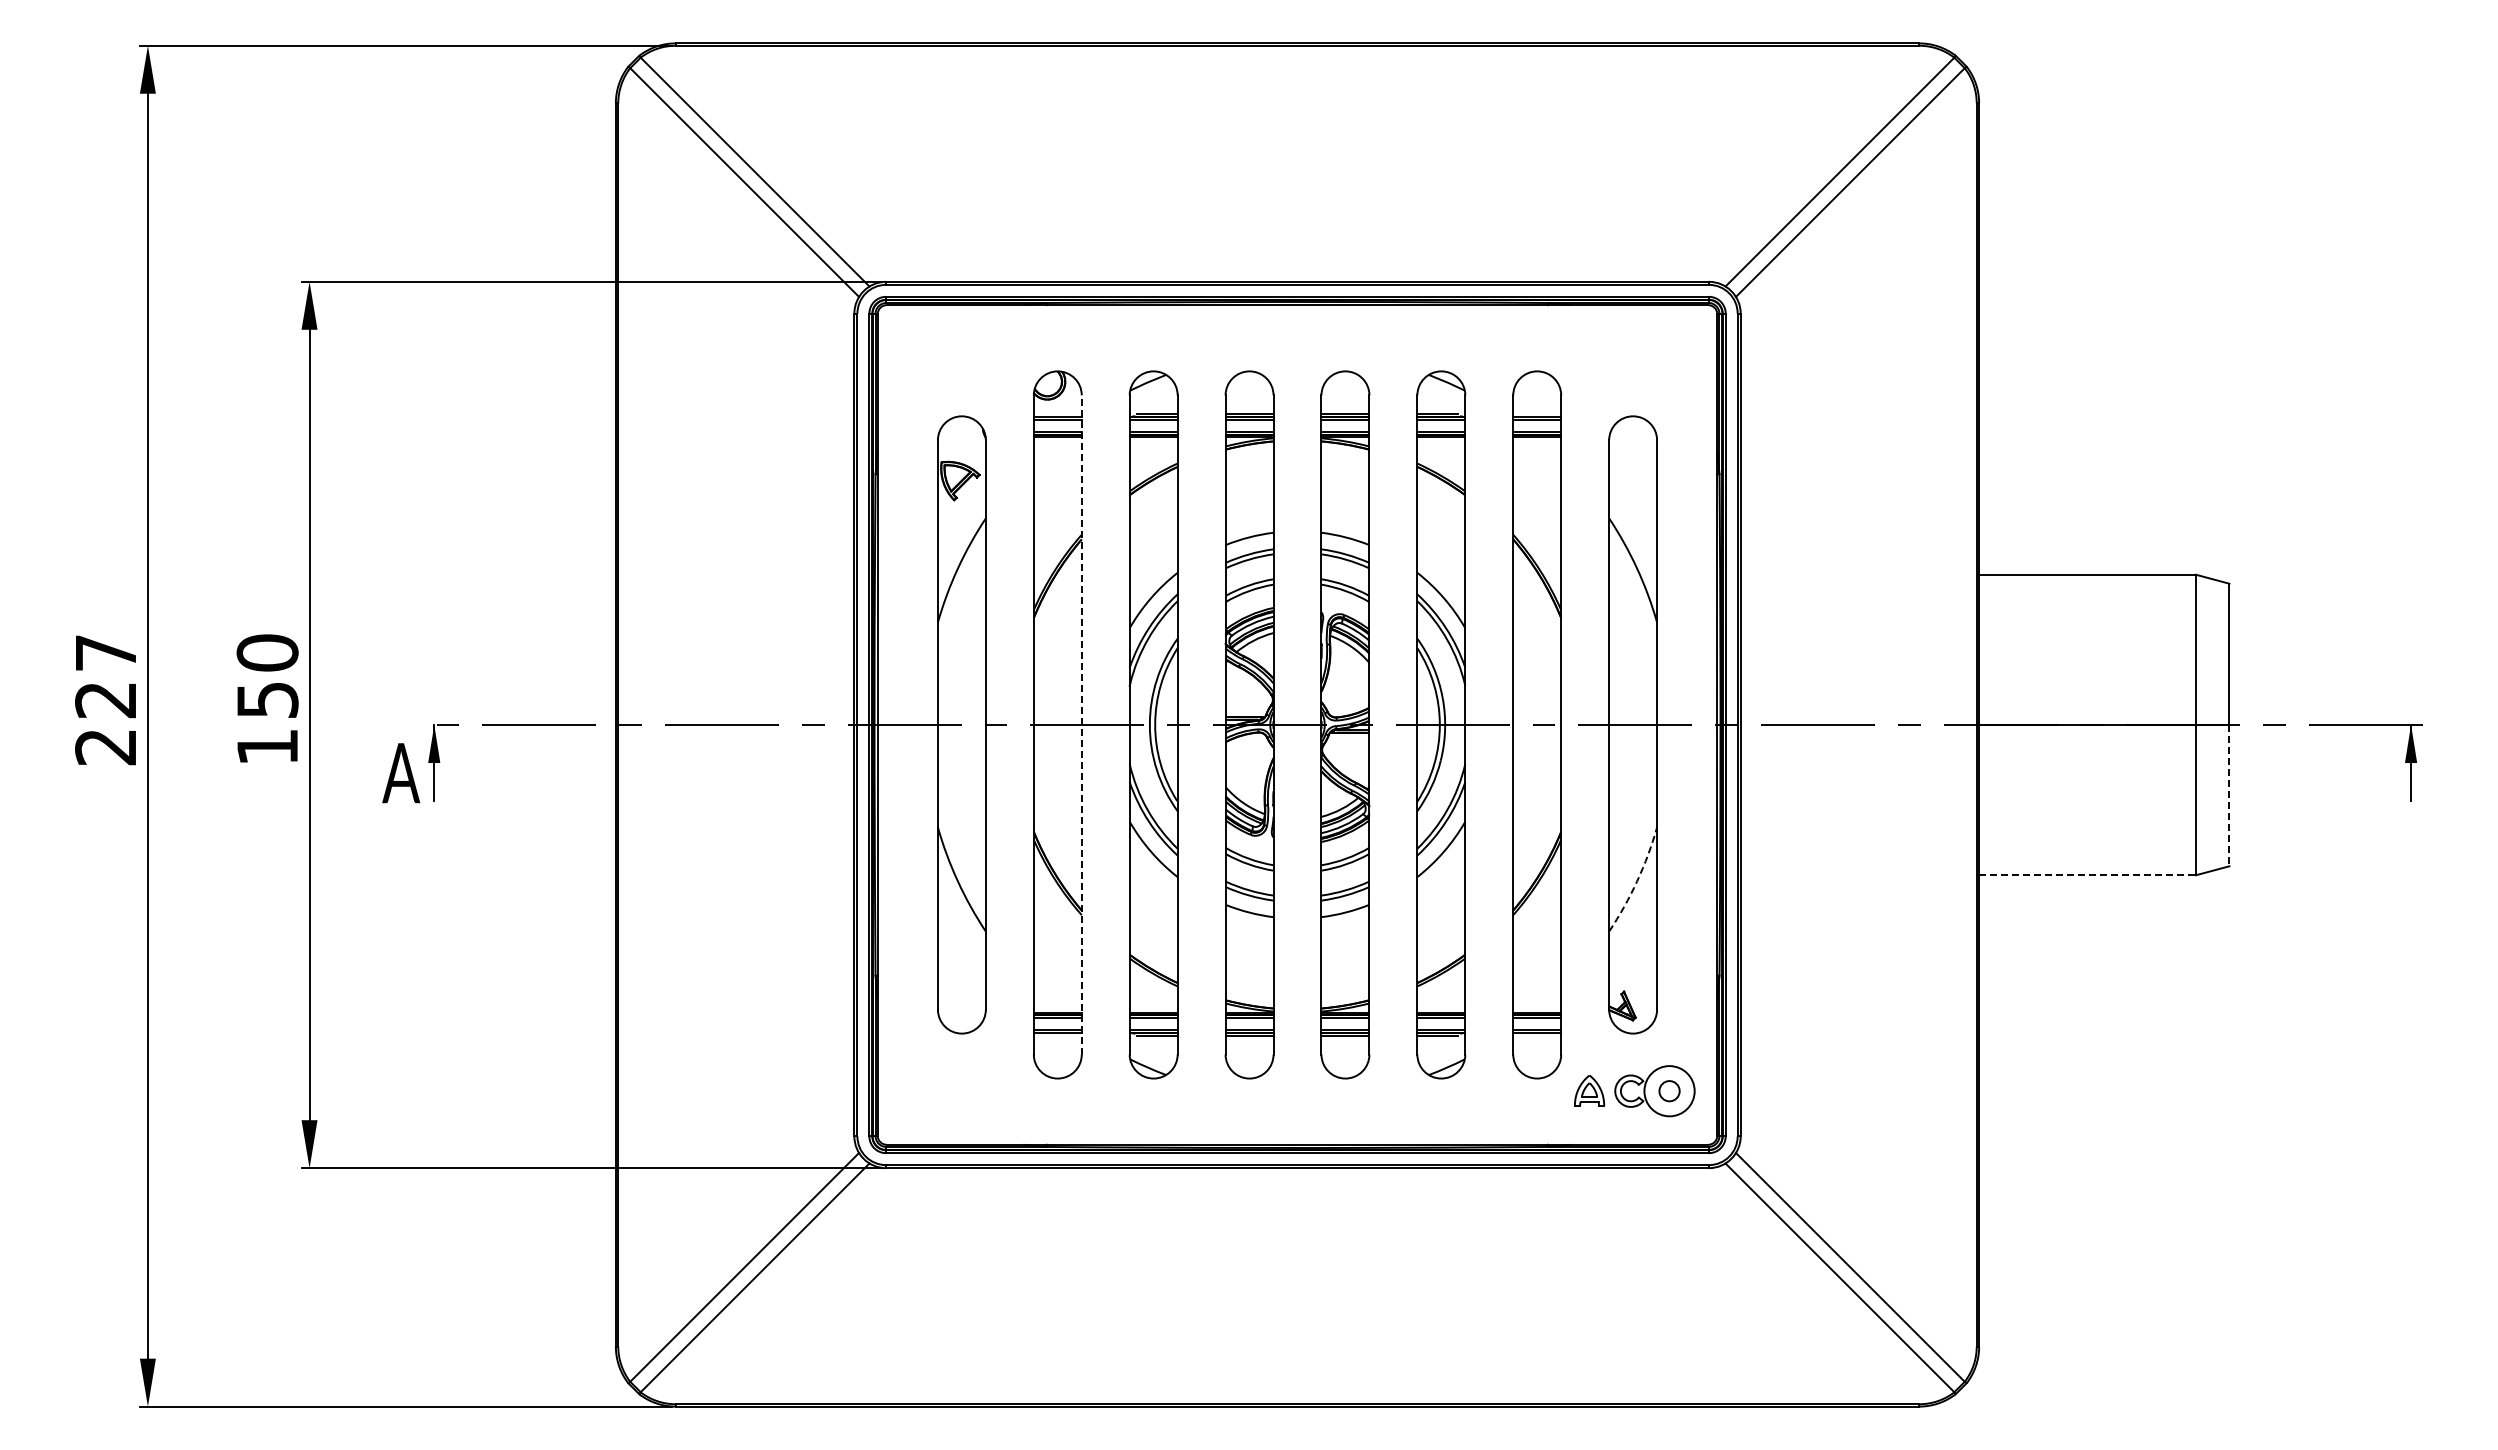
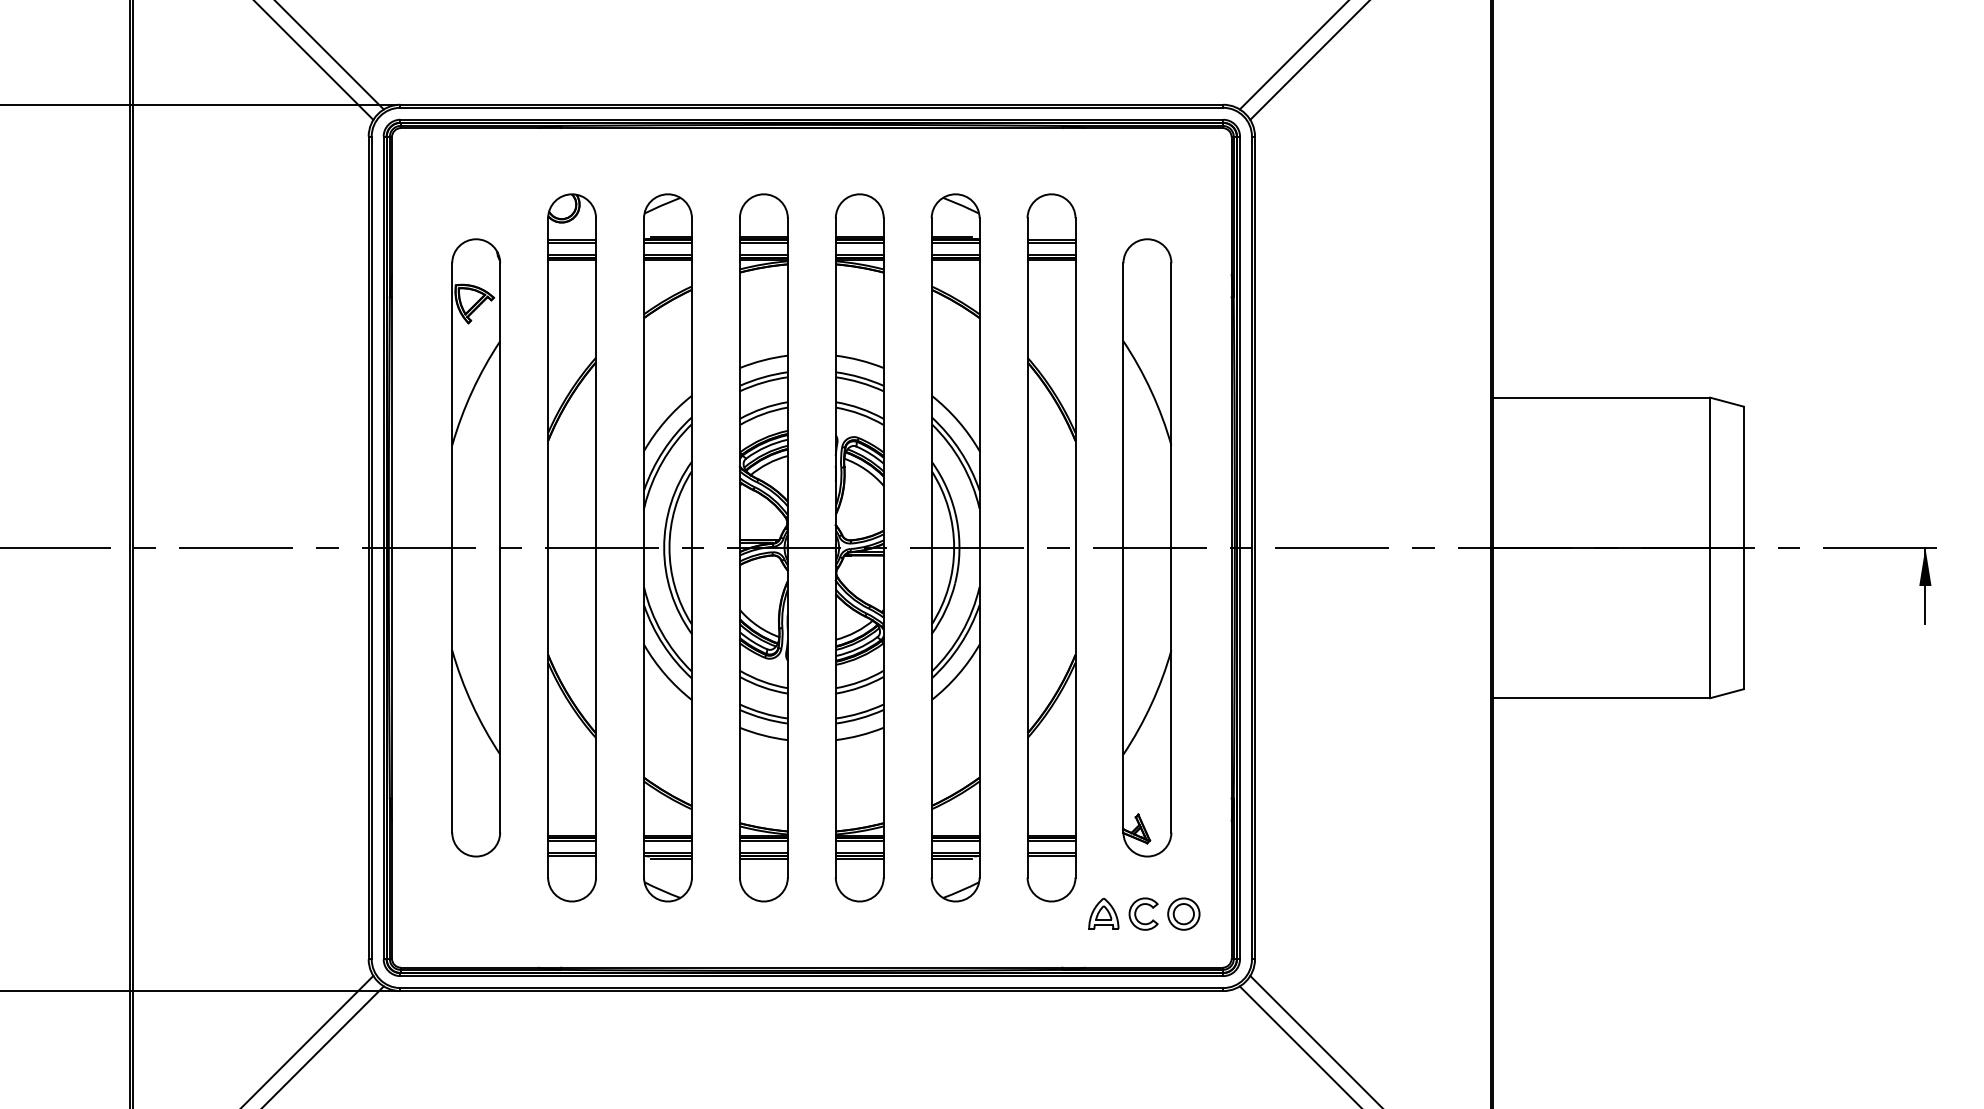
line: (1081, 724) -> (595, 547), dashed -> solid
line: (2229, 795) -> (1743, 618), dashed -> solid
line: (2088, 875) -> (1602, 698), dashed -> solid
arc: (1637, 881) -> (1151, 704), dashed -> solid
circle: (1669, 1090) -> (1183, 913), size x0.62

